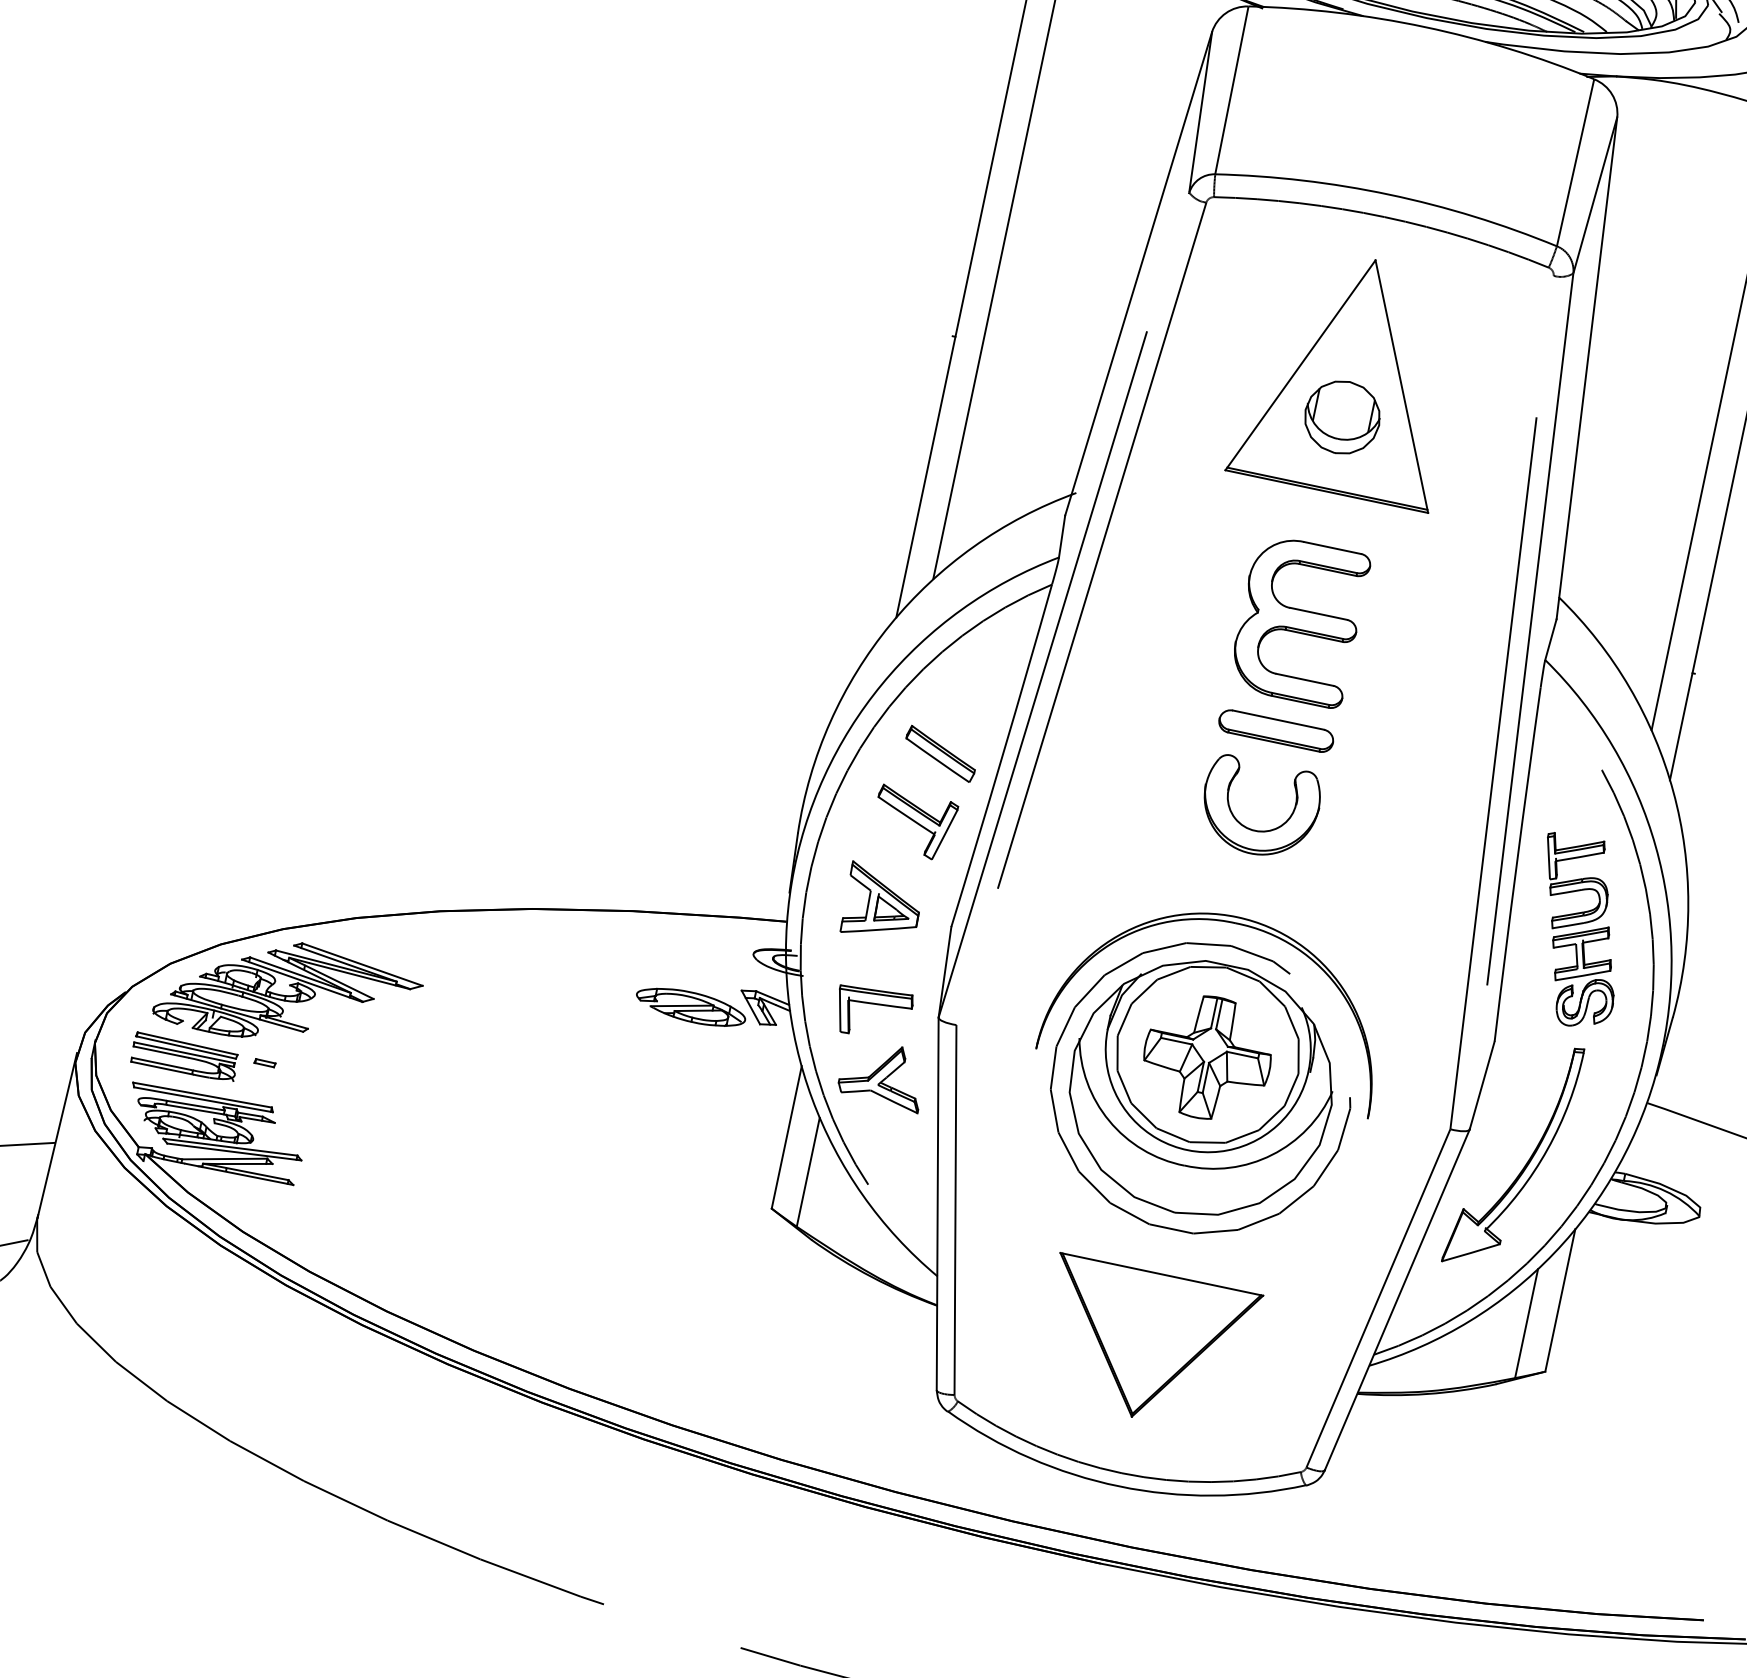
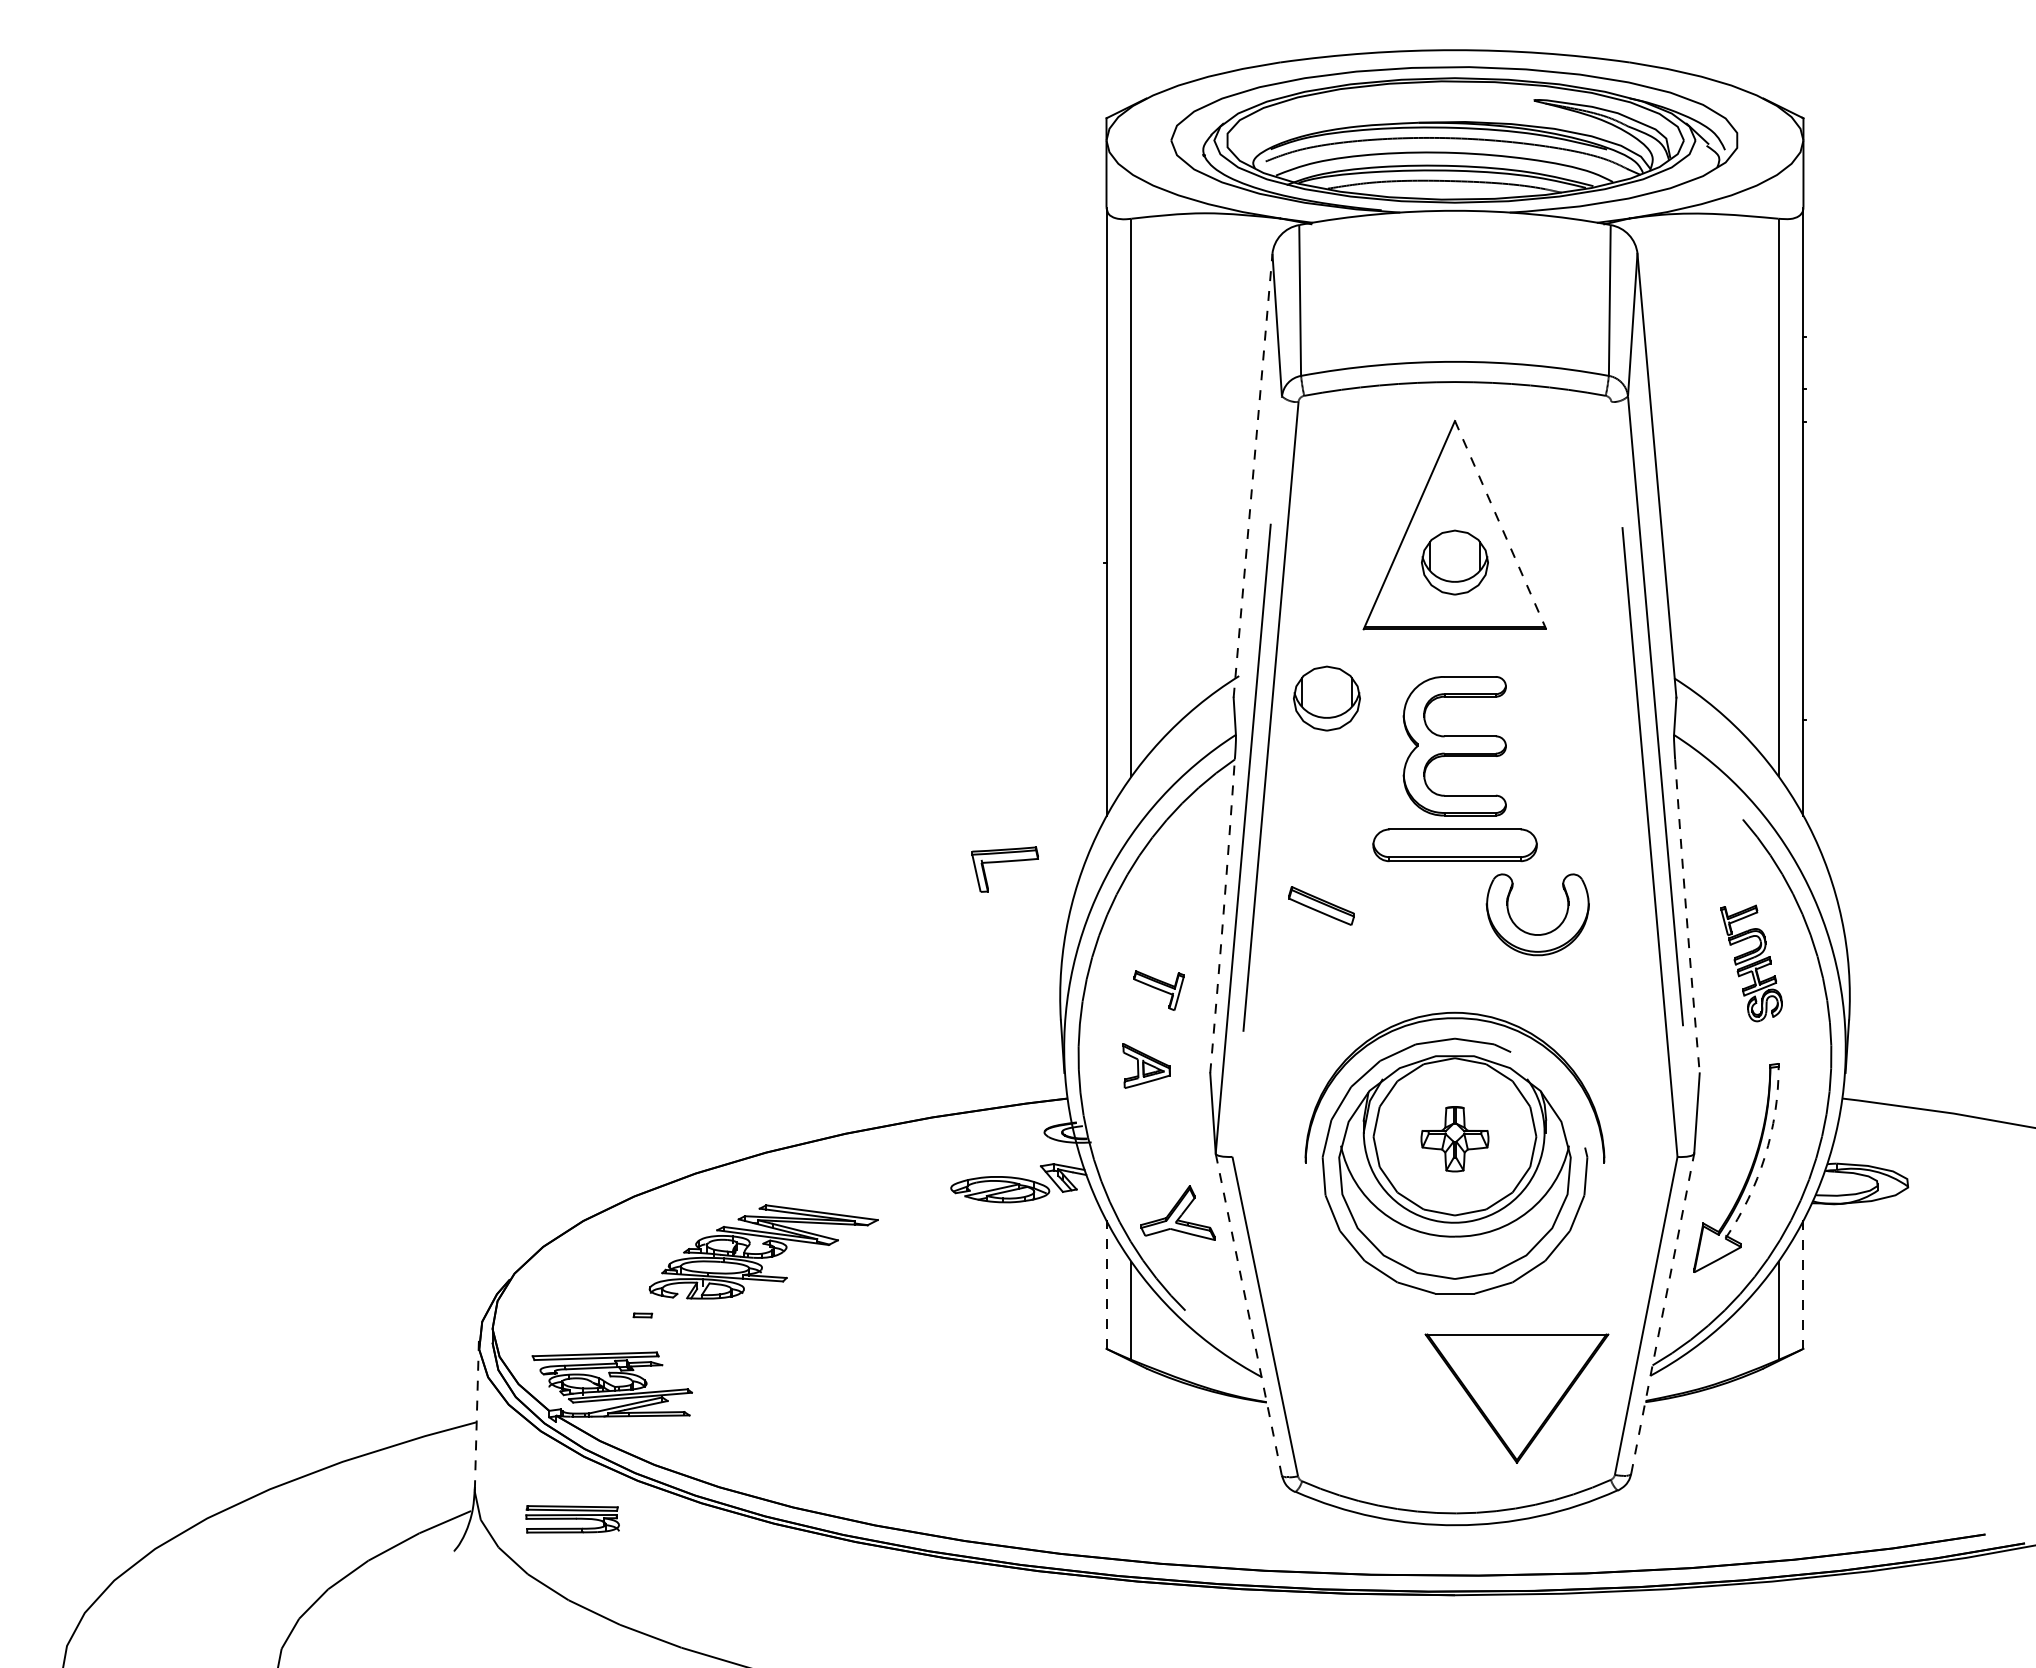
line: (1139, 273) -> (1253, 475), solid -> dashed
line: (1401, 386) -> (1500, 525), solid -> dashed
part: (1168, 538) -> (1326, 698), added
part: (1275, 730) -> (1454, 844), size x1.6
part: (940, 753) -> (1321, 905), moved
arc: (1002, 756) -> (1223, 916), solid -> dashed
part: (913, 823) -> (1158, 990), size x0.7
part: (1251, 828) -> (1534, 933), moved
arc: (1516, 864) -> (1686, 916), solid -> dashed
part: (882, 903) -> (1146, 1065), size x0.7
part: (1577, 931) -> (1751, 963), size x0.7
part: (288, 993) -> (763, 1251), moved
part: (873, 1004) -> (1004, 862), moved
part: (1207, 1056) -> (1454, 1138), size x0.6
part: (184, 1057) -> (572, 1519), moved
line: (56, 1135) -> (476, 1415), solid -> dashed
line: (786, 1137) -> (1106, 1284), solid -> dashed
arc: (1547, 1149) -> (1764, 1156), solid -> dashed
line: (937, 1204) -> (1248, 1315), solid -> dashed
line: (1397, 1299) -> (1662, 1313), solid -> dashed
line: (1560, 1301) -> (1803, 1285), solid -> dashed
part: (1146, 1345) -> (1516, 1398), moved

